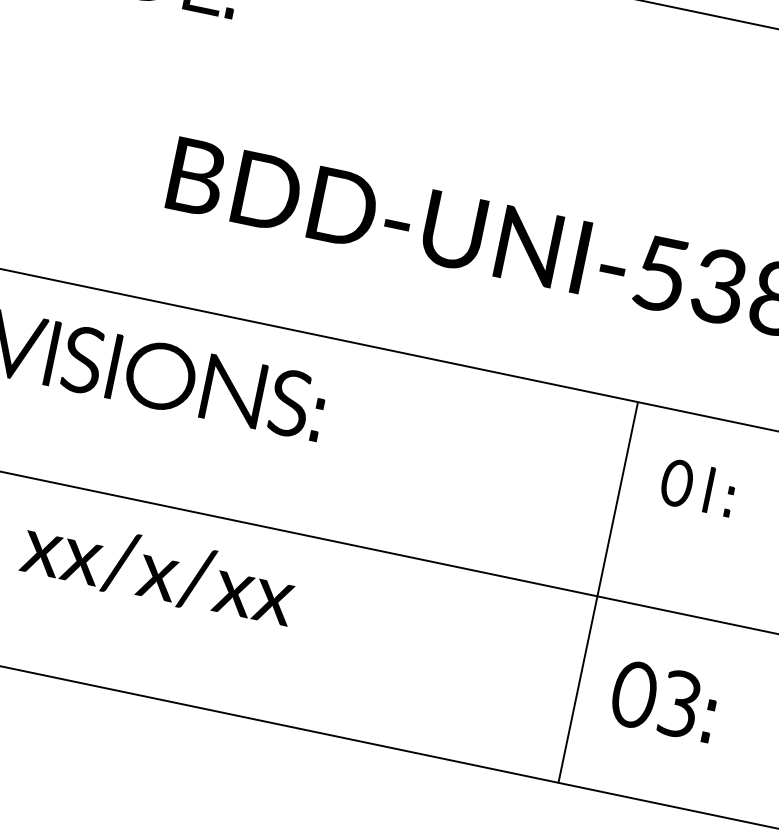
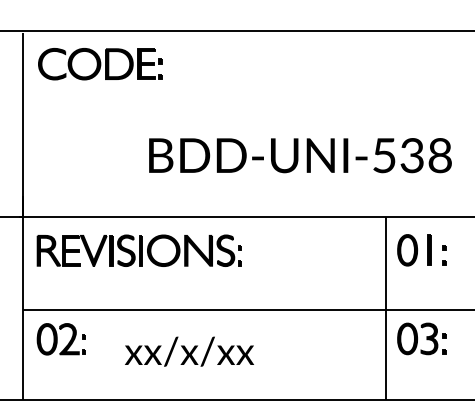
part: (697, 487) -> (421, 250), size x1.43
text: (158, 570) -> (189, 351), moved
part: (663, 699) -> (421, 338), moved

